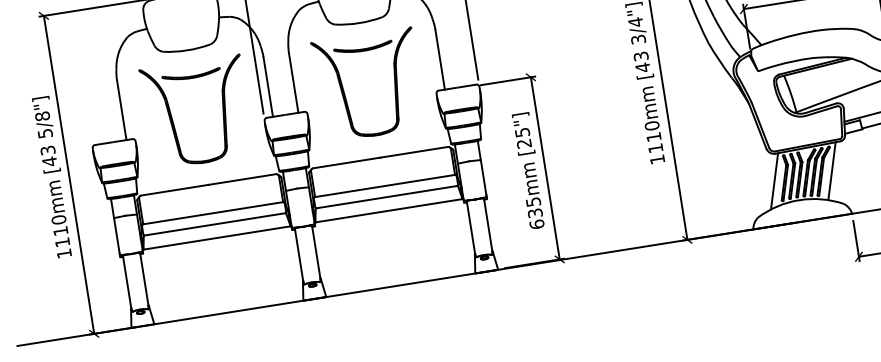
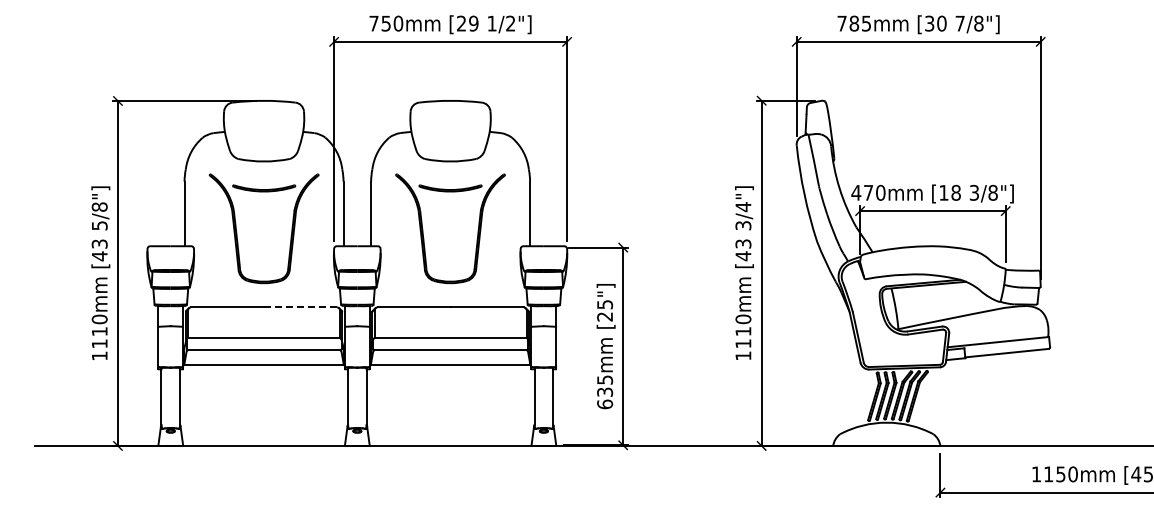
line: (831, 171) -> (925, 397), removed
line: (242, 179) -> (300, 307), solid -> dashed
line: (774, 181) -> (863, 398), removed

